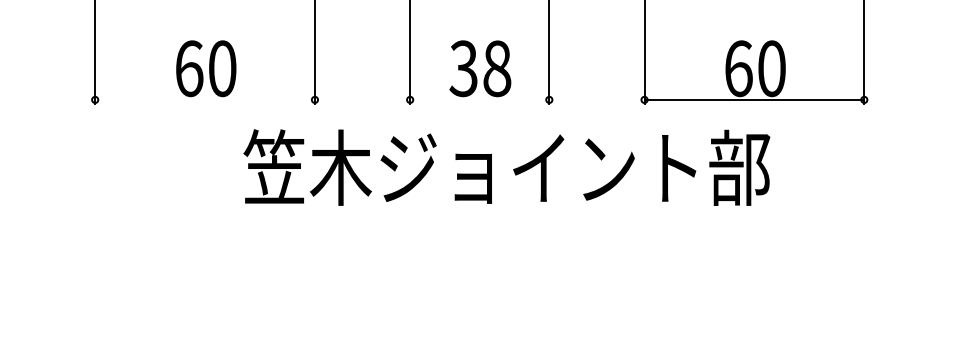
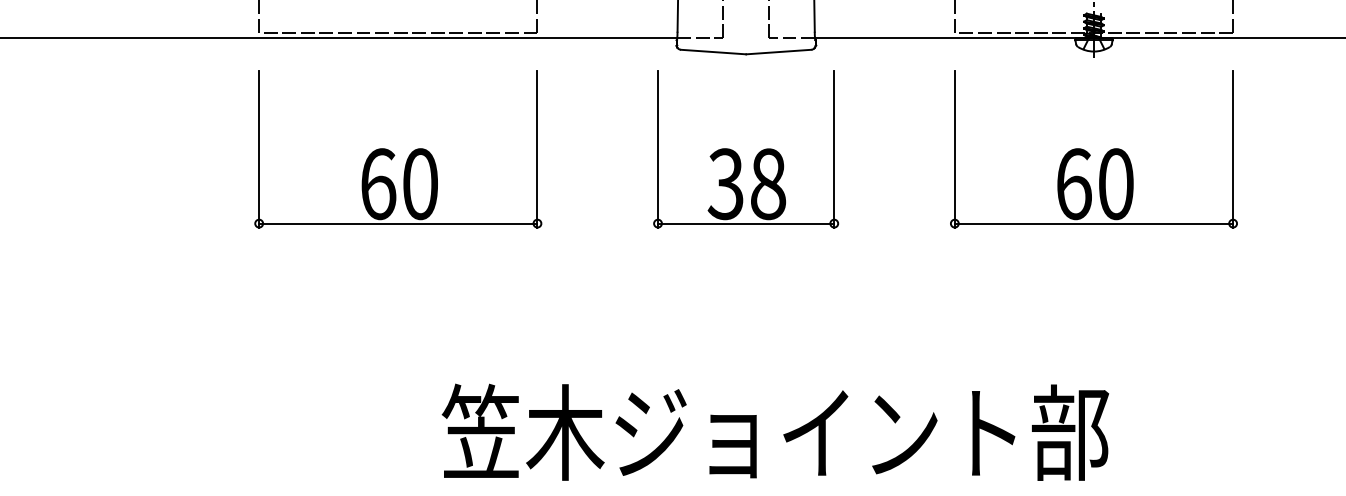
line: (205, 99) -> (398, 223), added
line: (480, 99) -> (746, 223), added
text: (506, 166) -> (775, 431), moved

